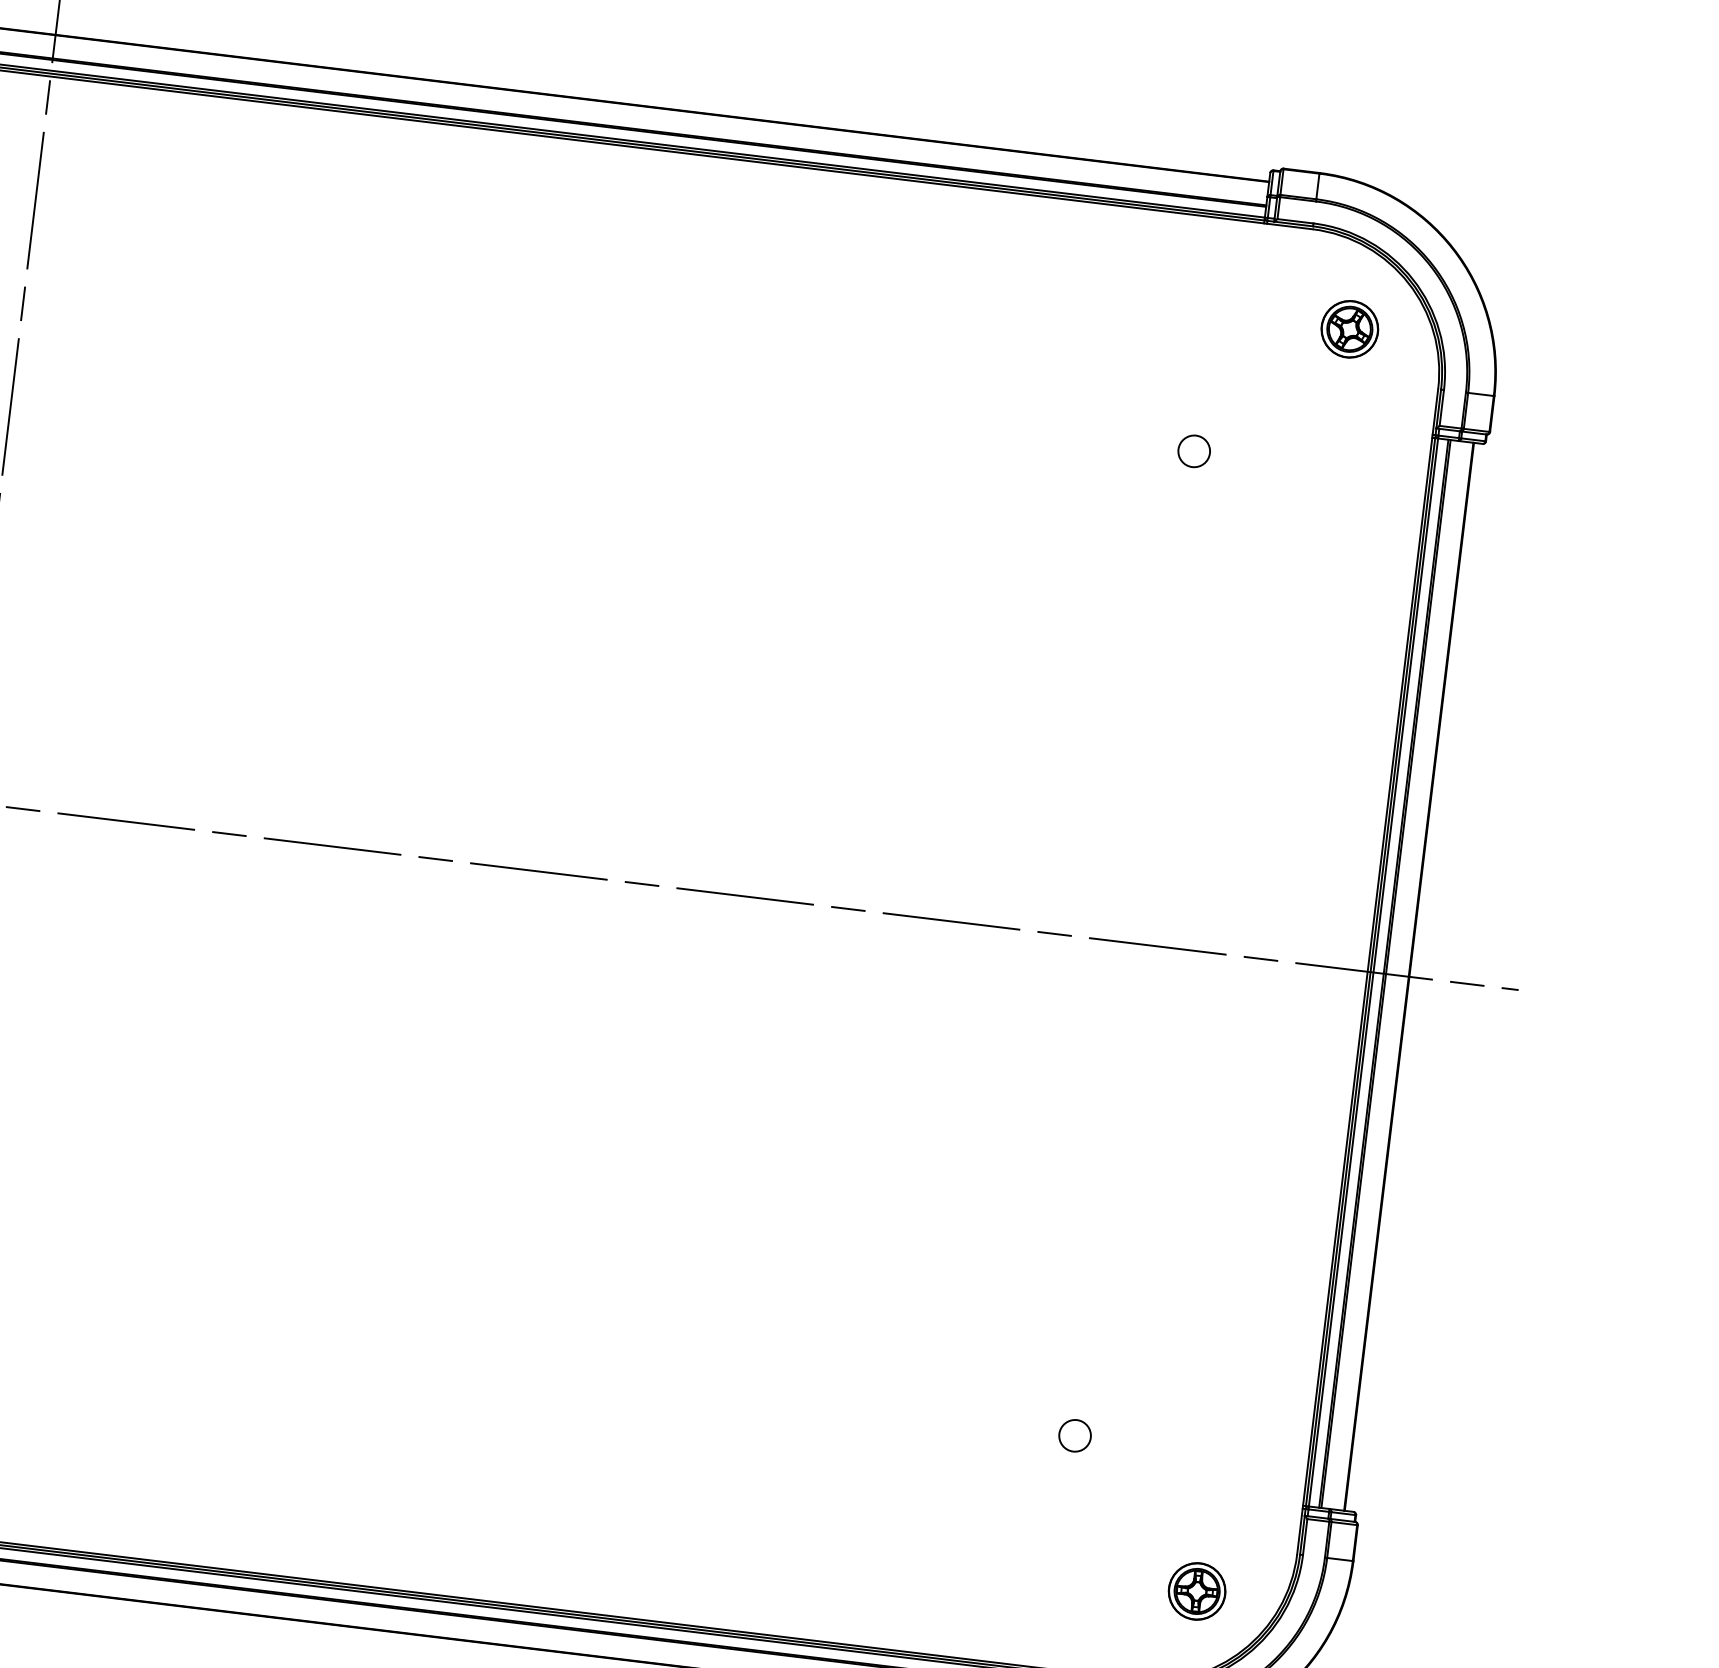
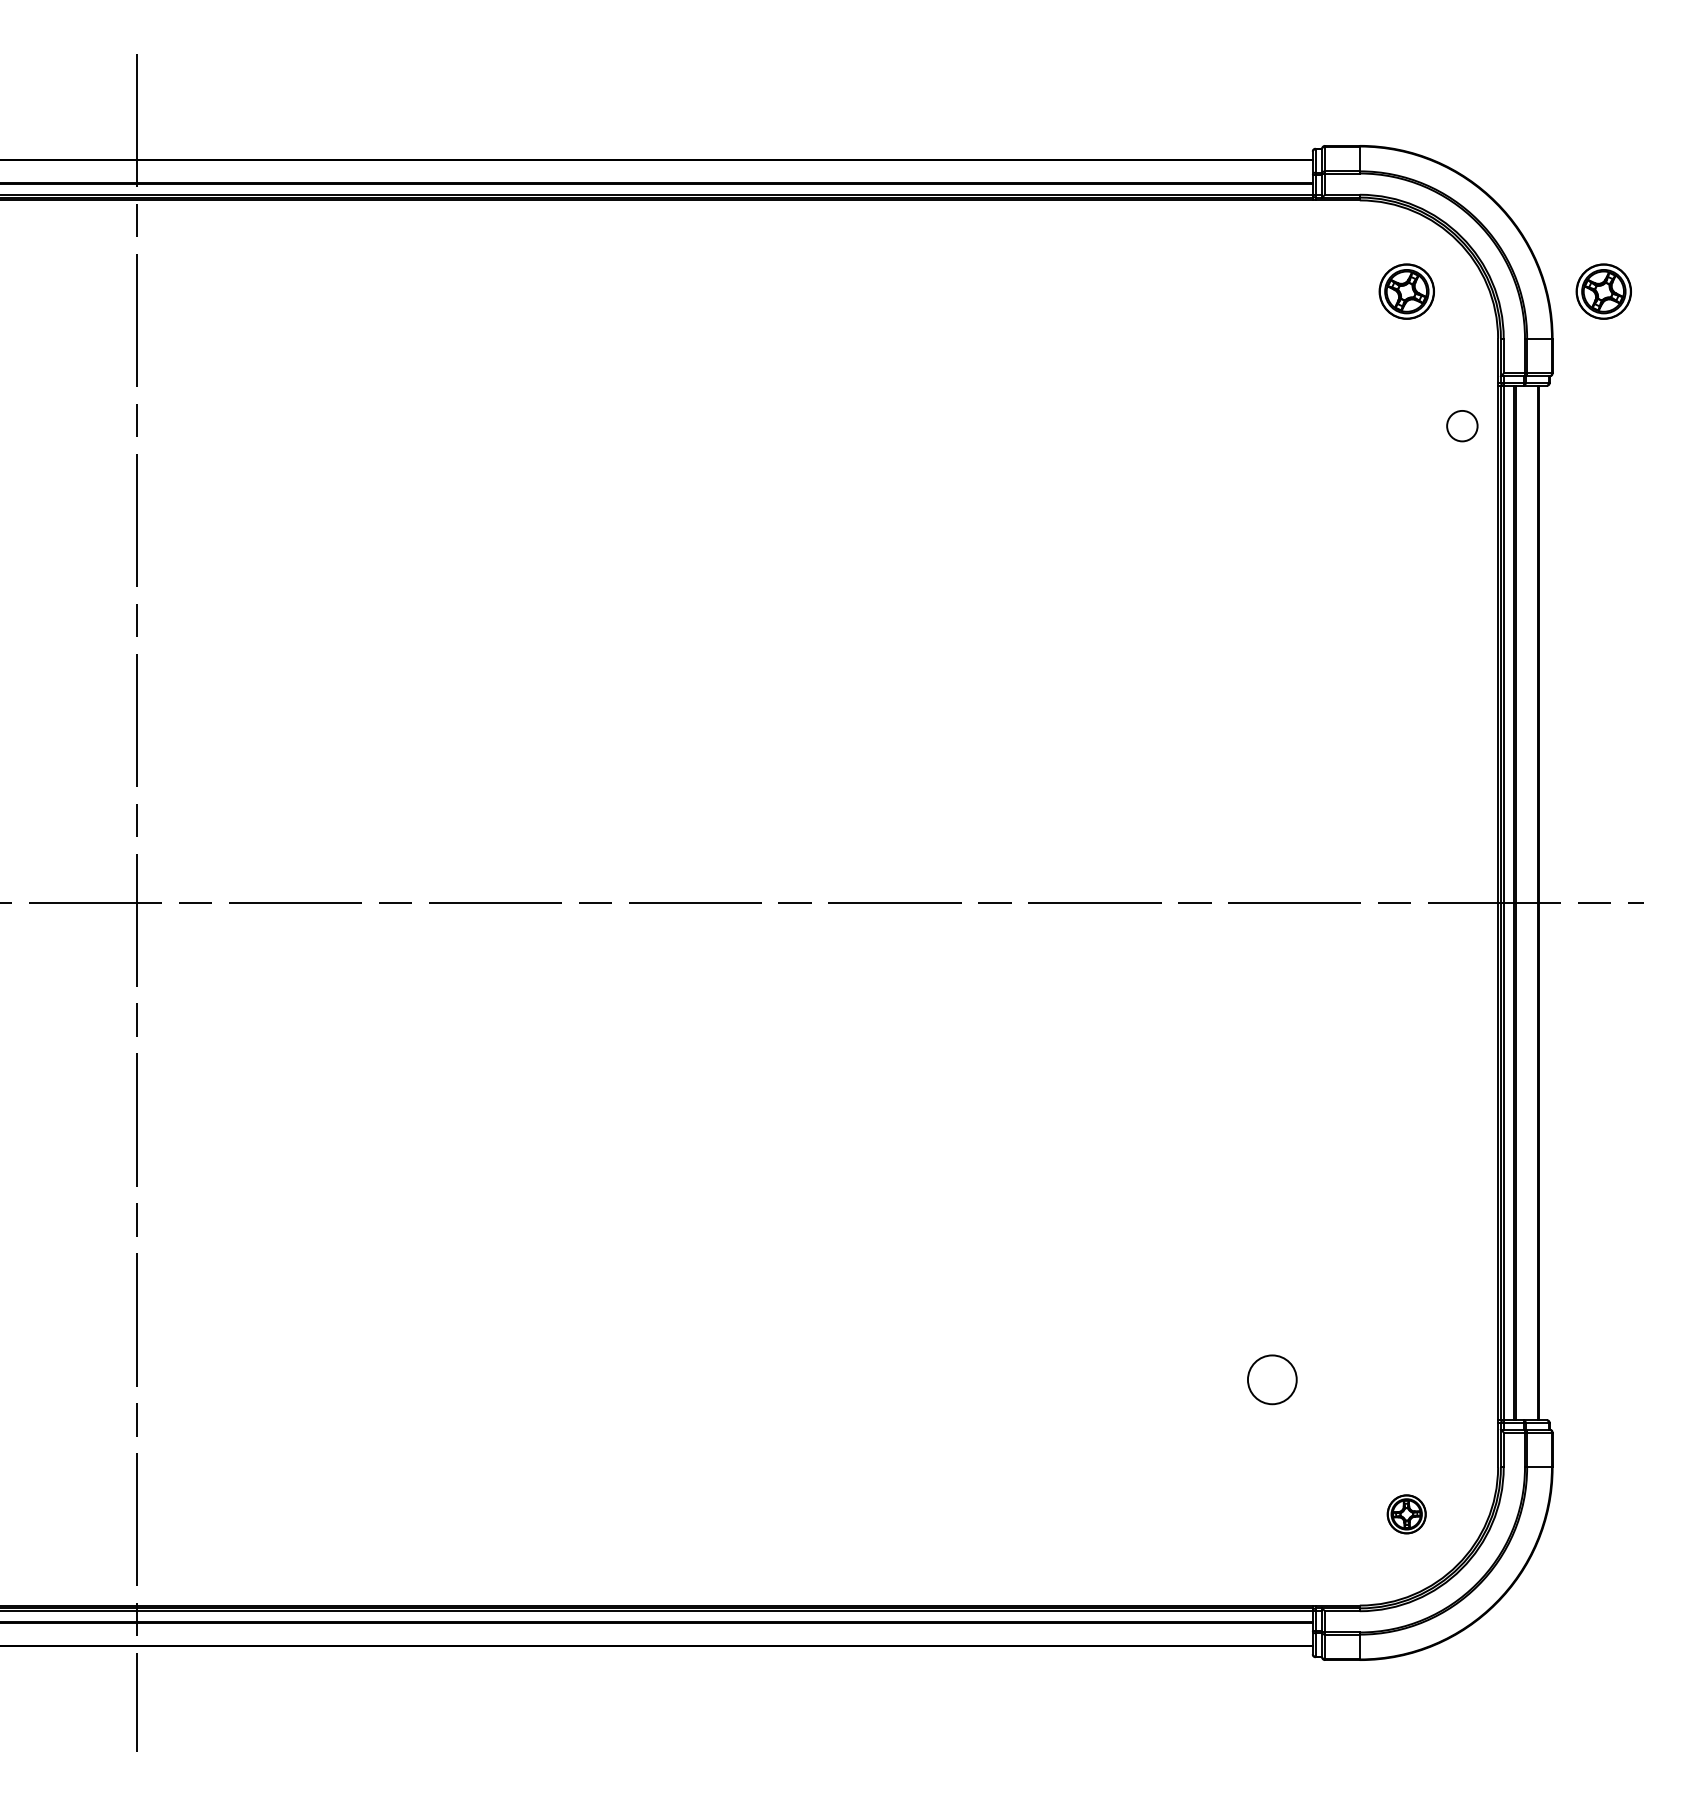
part: (1552, 353) -> (1603, 291), added
circle: (1194, 451) -> (1462, 426), moved
circle: (1075, 1435) -> (1272, 1379), size x1.6
part: (1196, 1591) -> (1406, 1514), size x0.7

